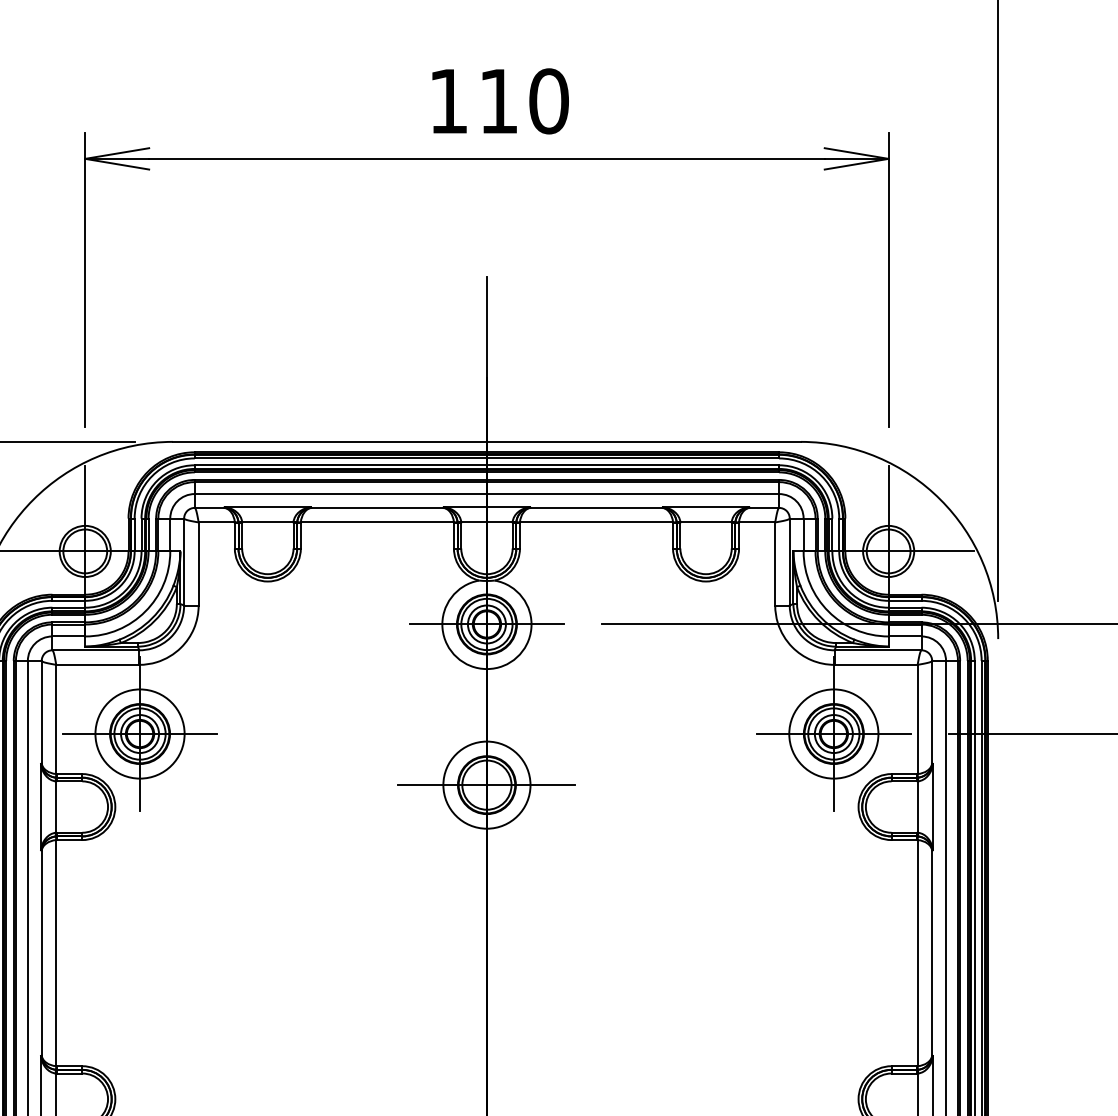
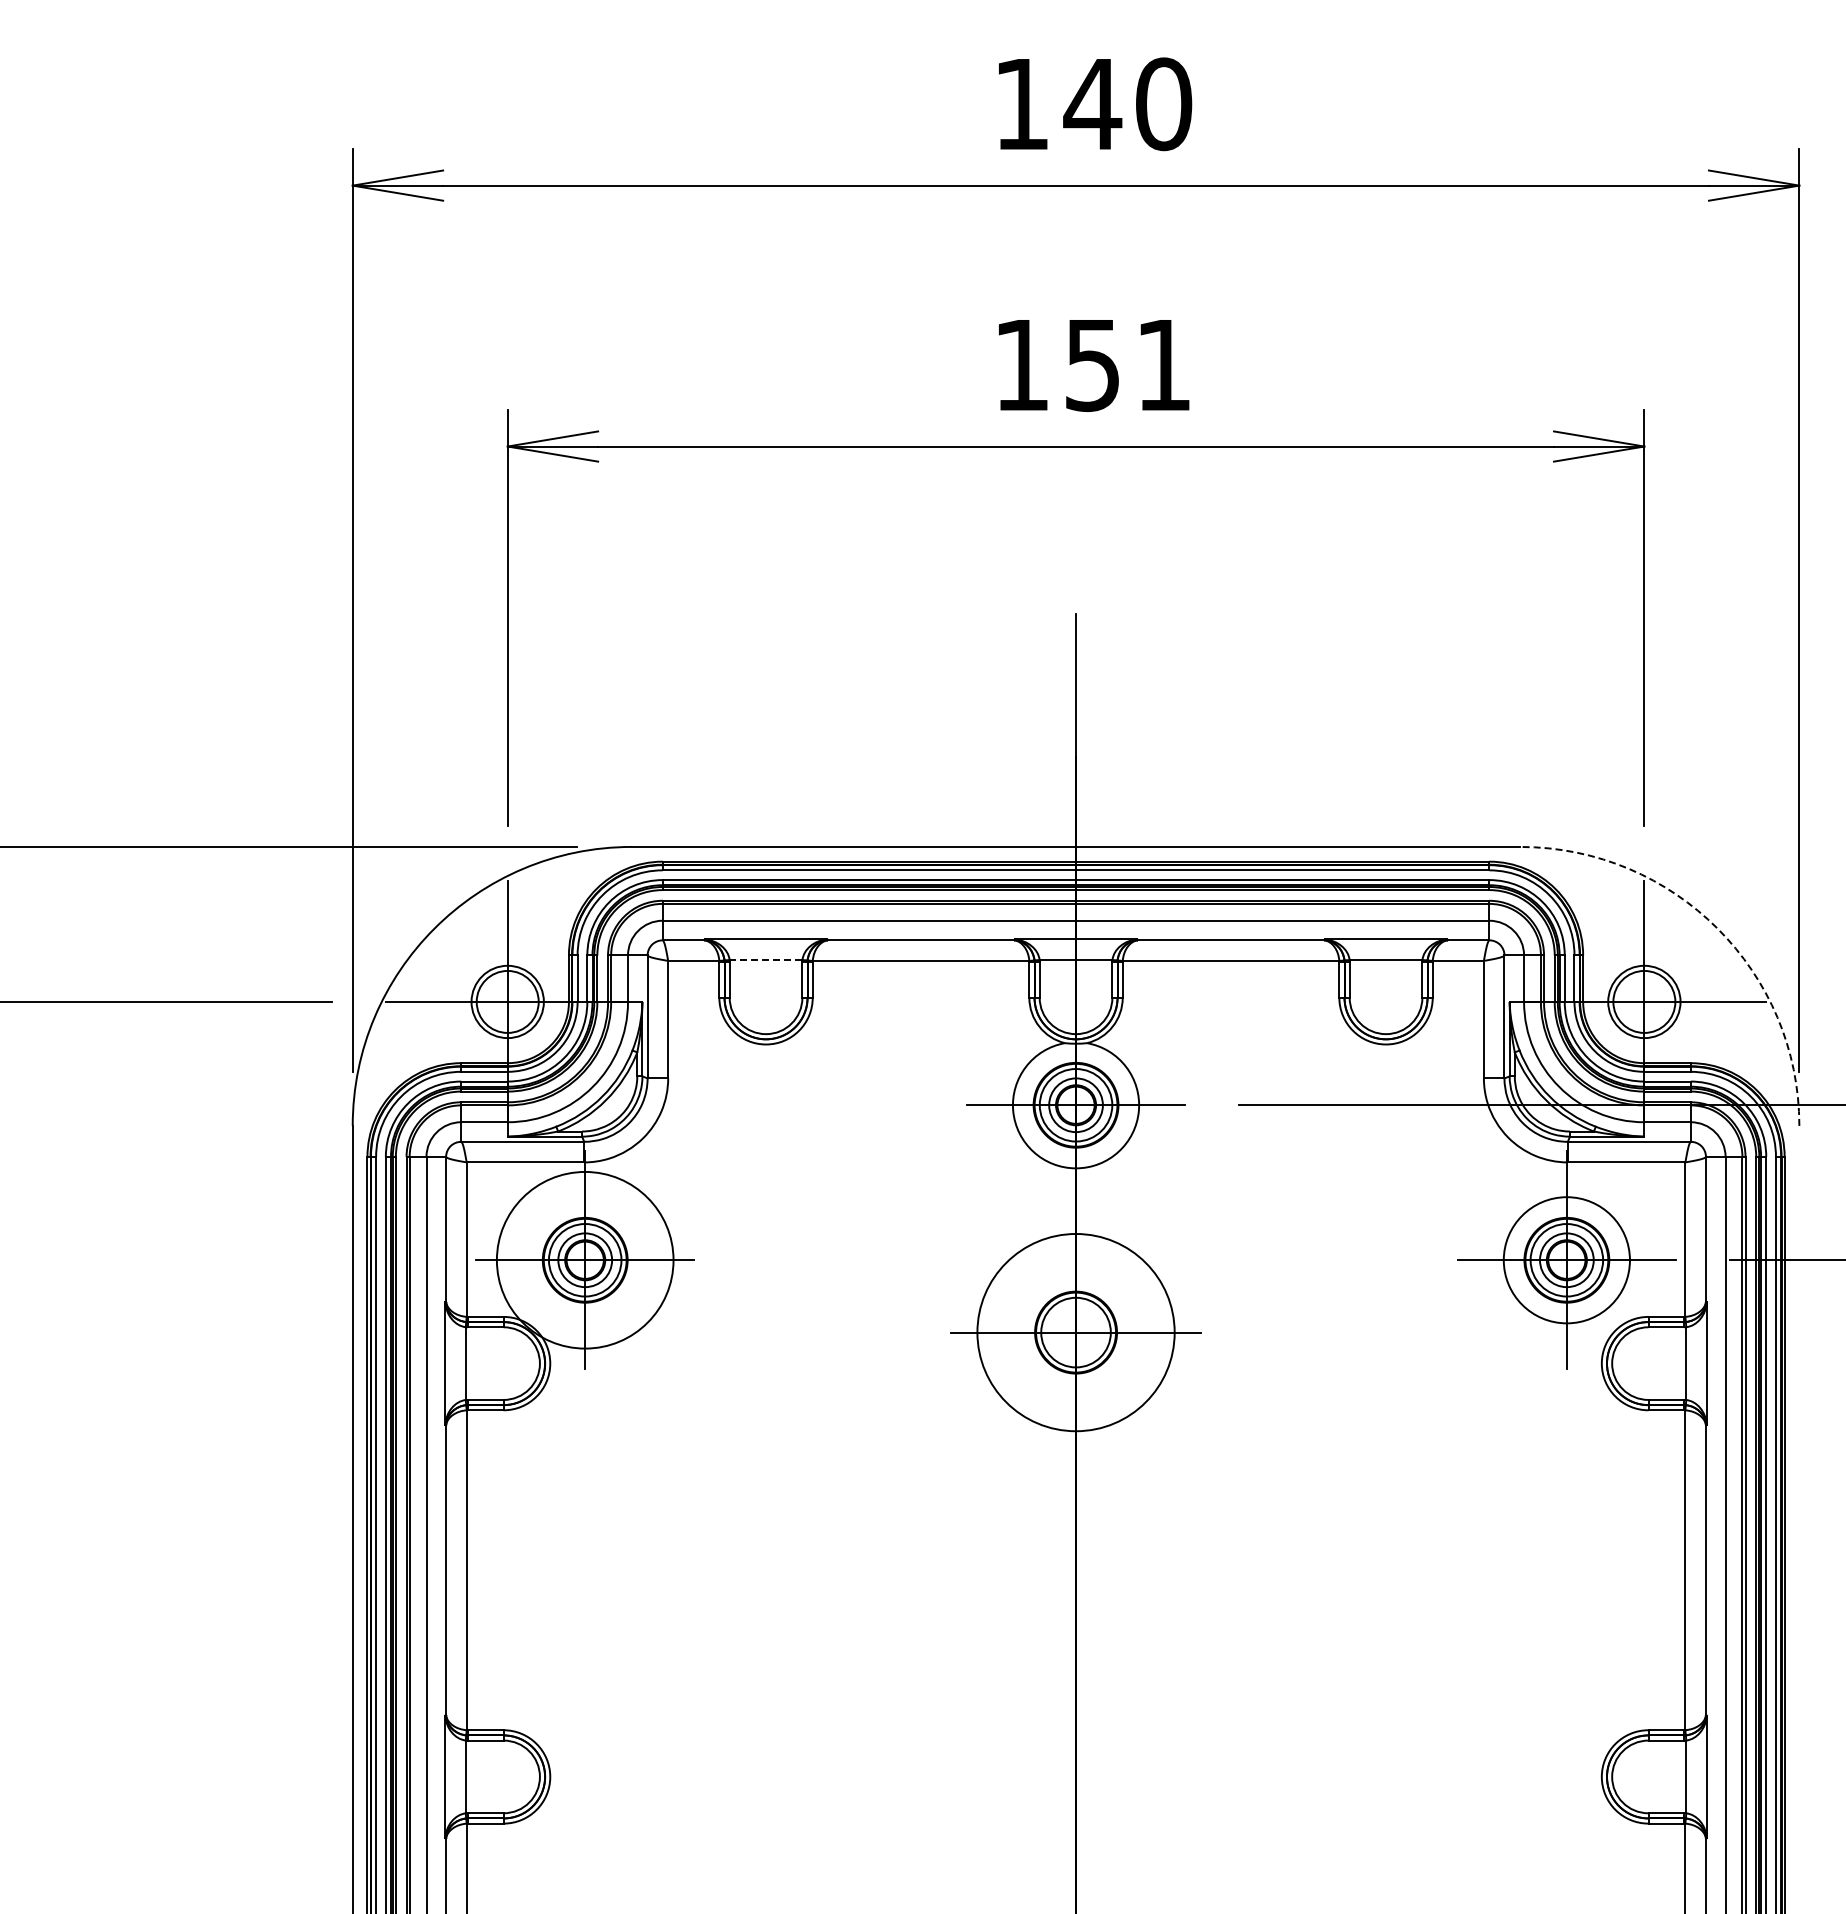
text: (524, 101) -> (1129, 365), 110 -> 151
arc: (940, 499) -> (1717, 928), solid -> dashed
line: (267, 522) -> (765, 960), solid -> dashed
circle: (140, 734) -> (585, 1260), size x1.4
circle: (486, 785) -> (1075, 1332), size x1.6

